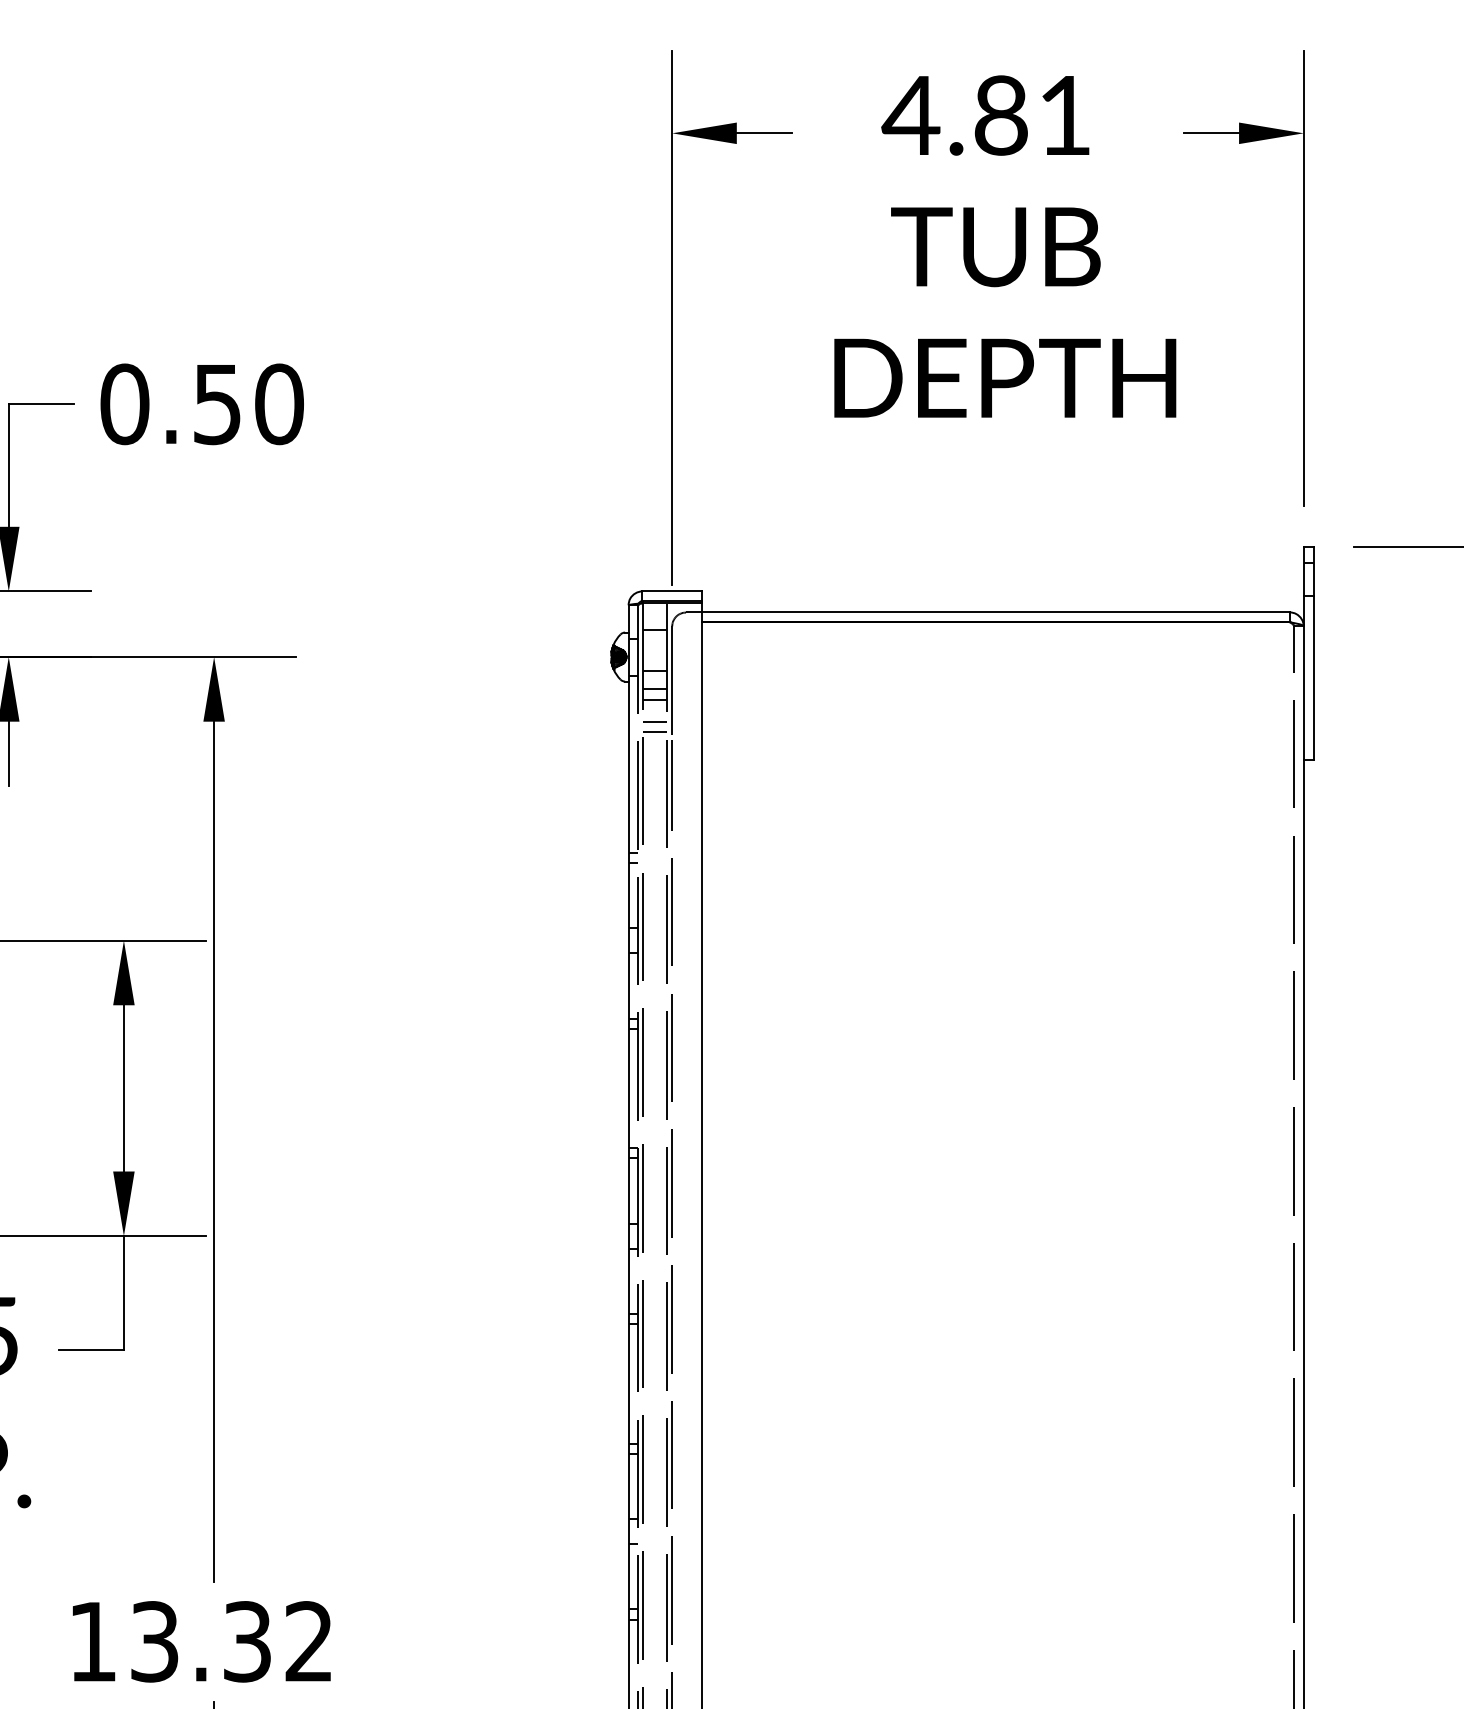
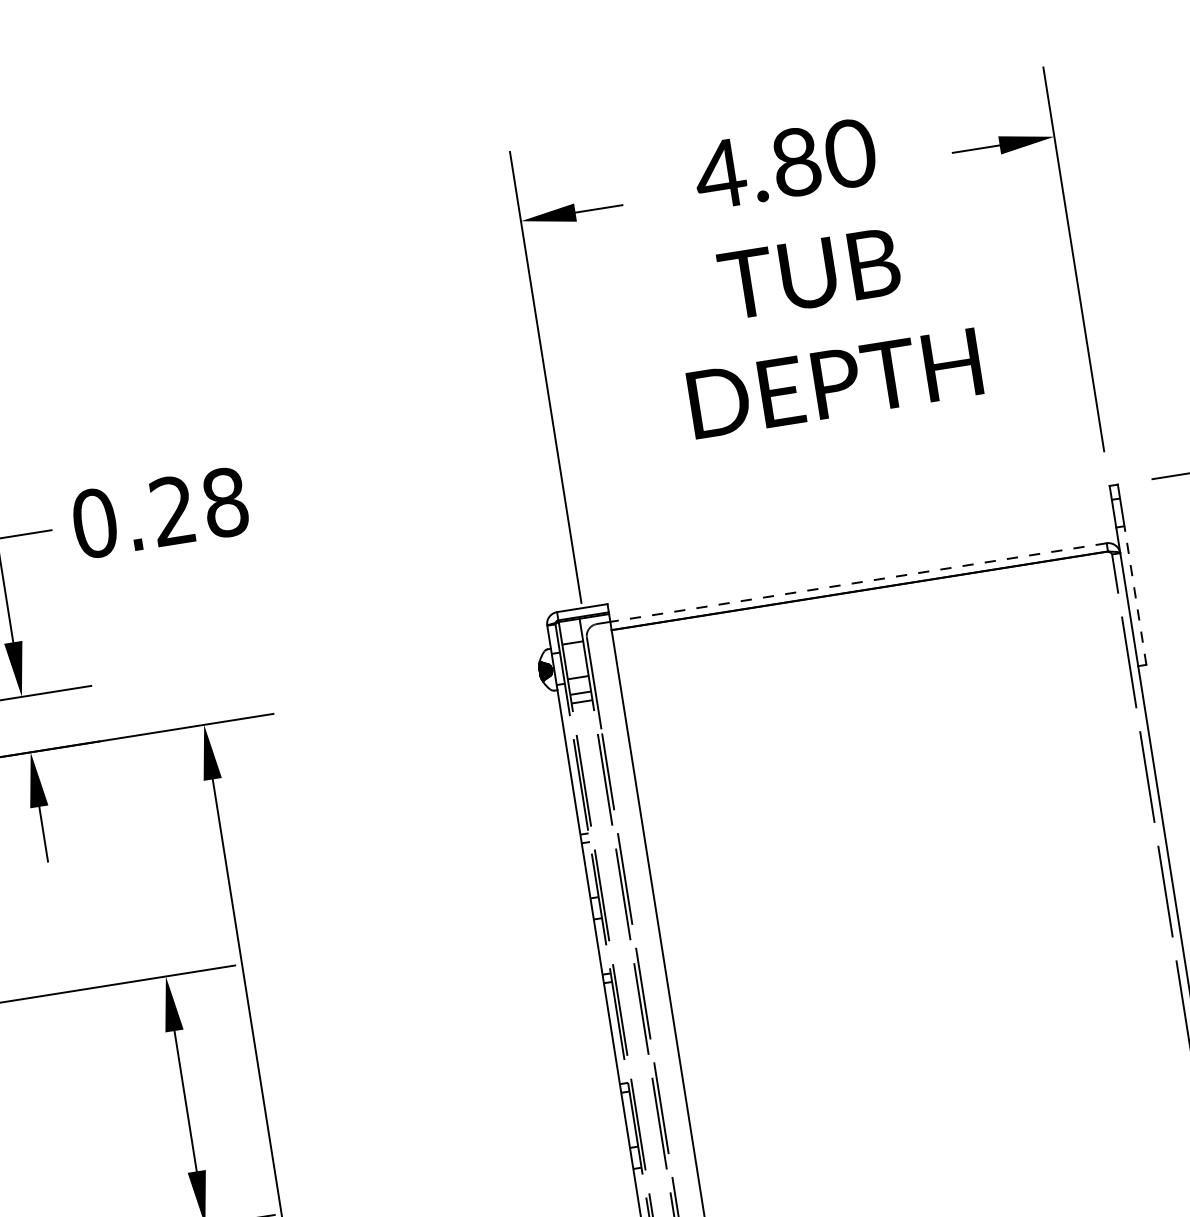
text: (1064, 115) -> (849, 153), 4.81 -> 4.80
text: (248, 404) -> (199, 506), 0.50 -> 0.28
line: (996, 612) -> (858, 582), solid -> dashed
line: (1313, 677) -> (1135, 595), solid -> dashed
line: (654, 722) -> (584, 721), removed
line: (654, 732) -> (586, 729), removed

